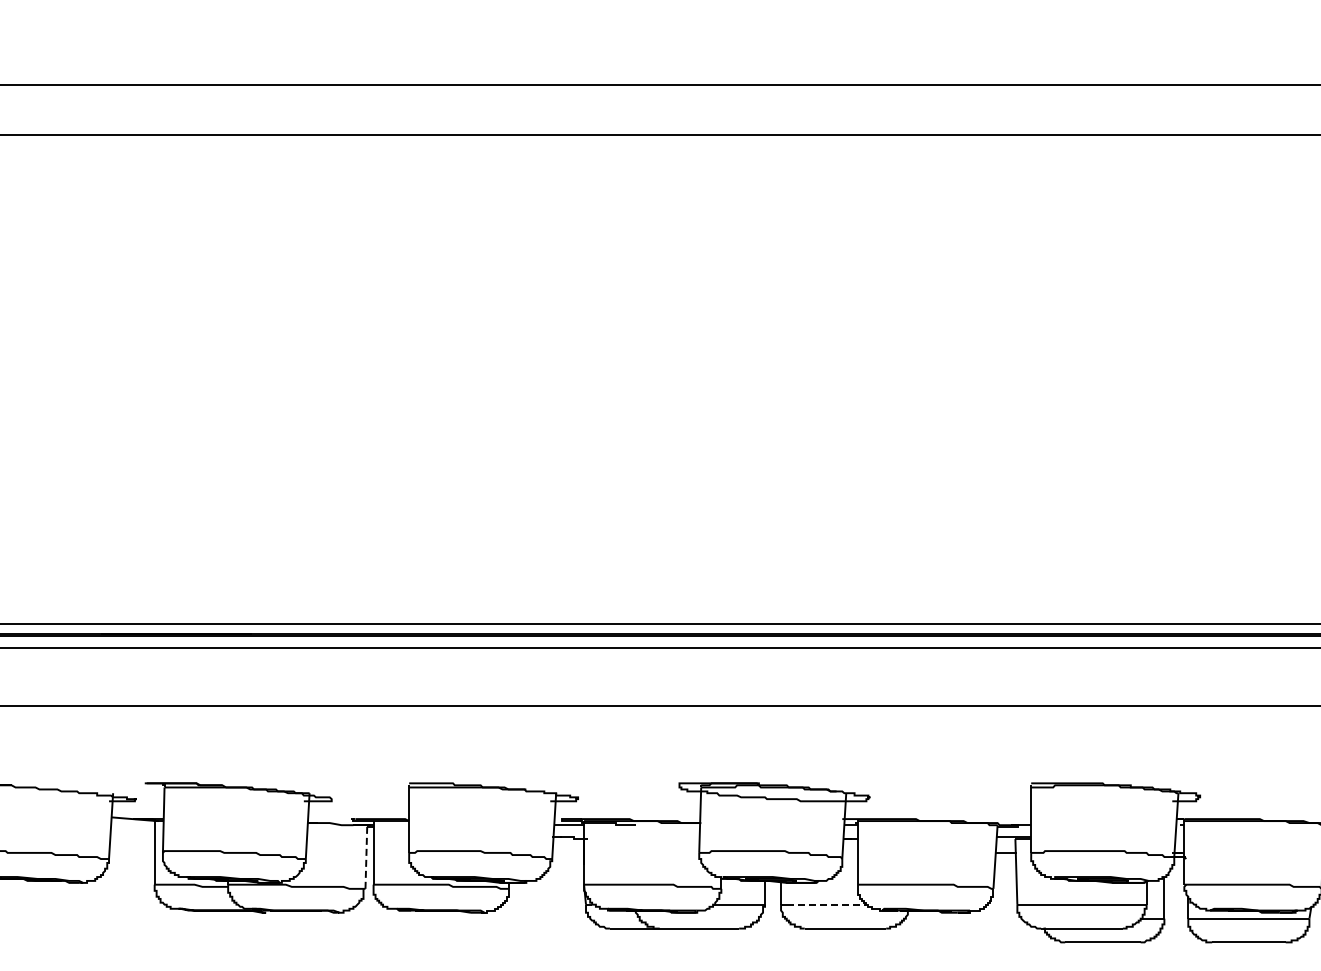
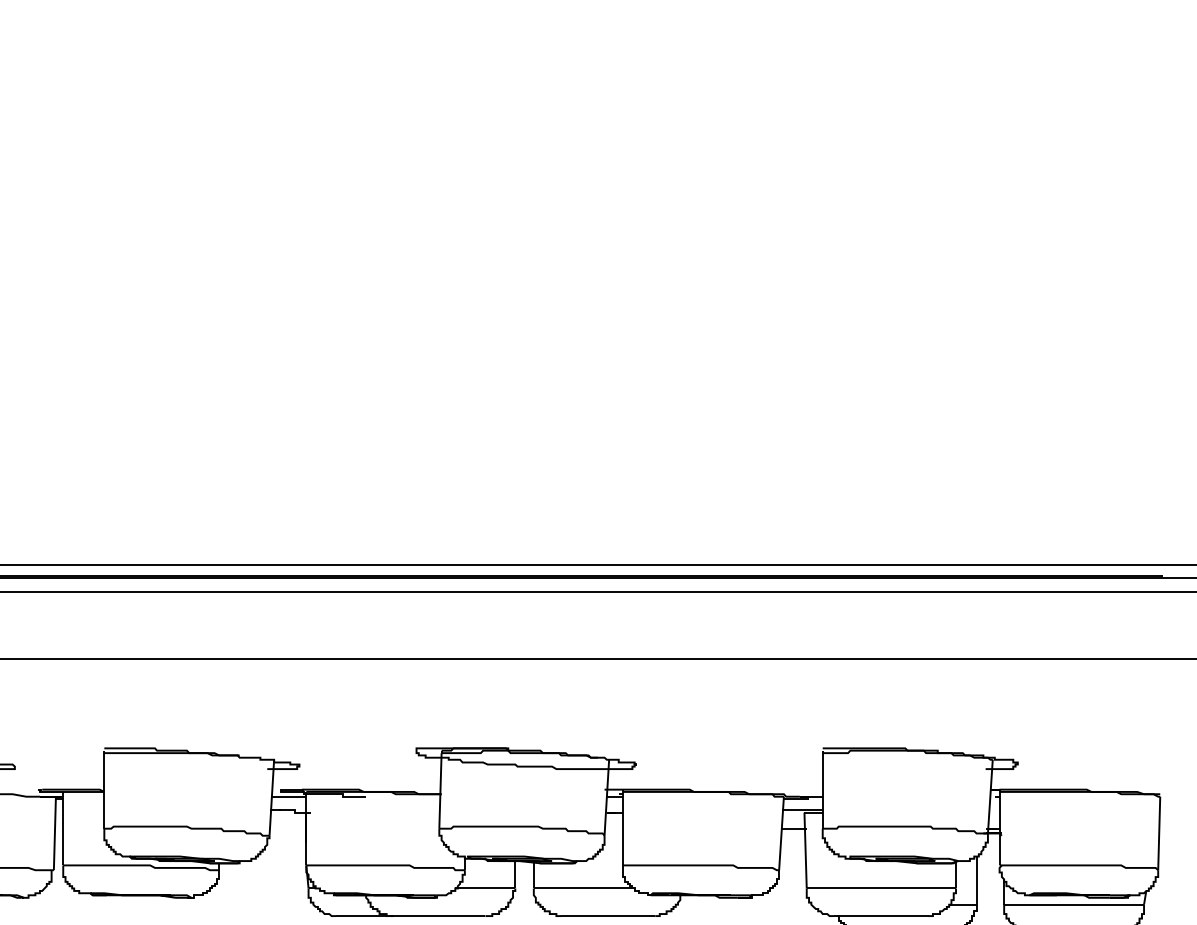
line: (366, 857) -> (55, 834), dashed -> solid
line: (826, 904) -> (586, 888), dashed -> solid

